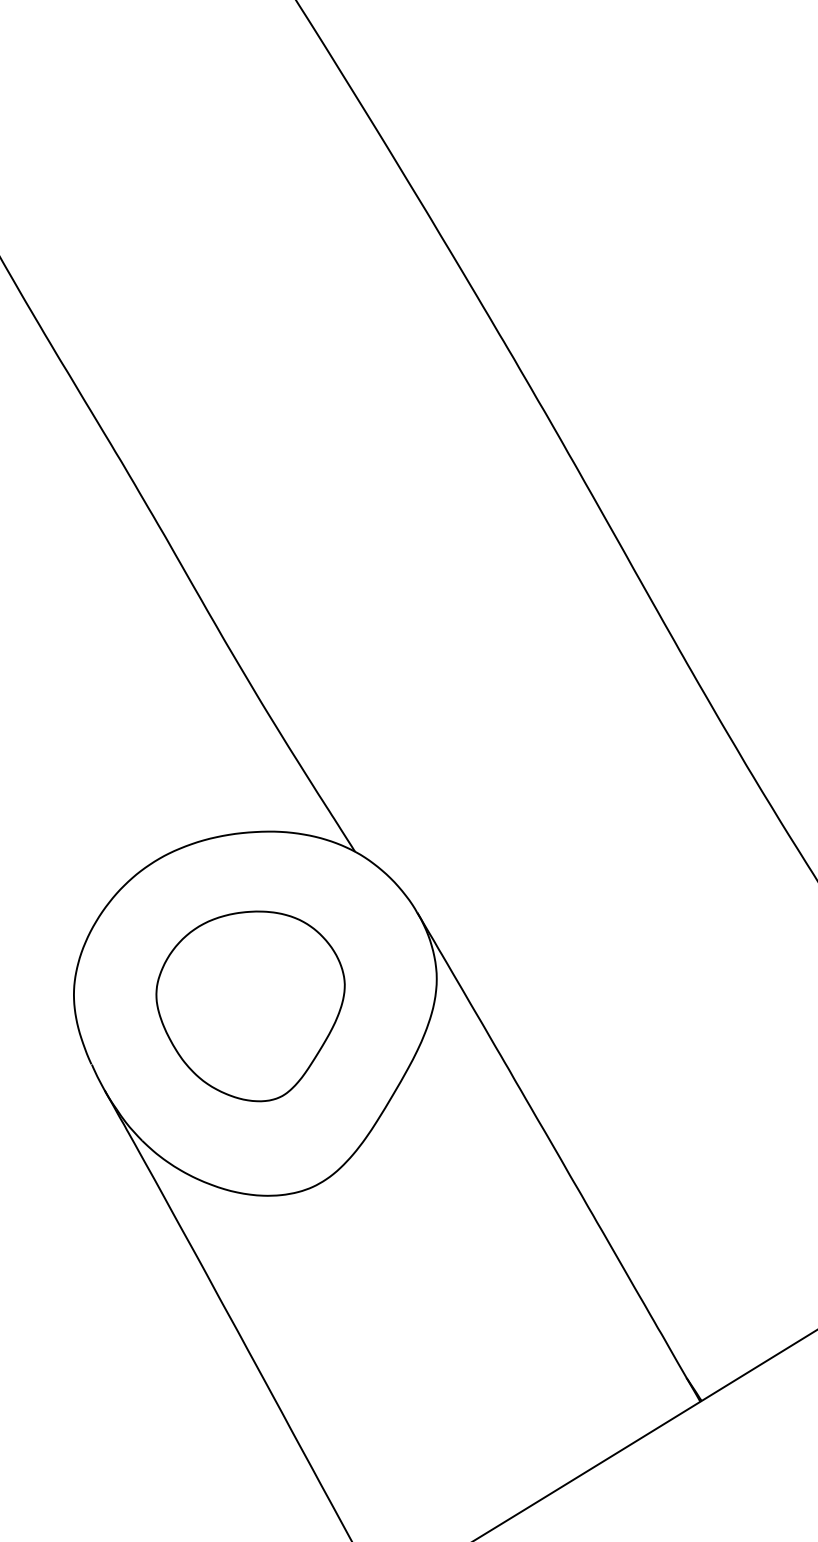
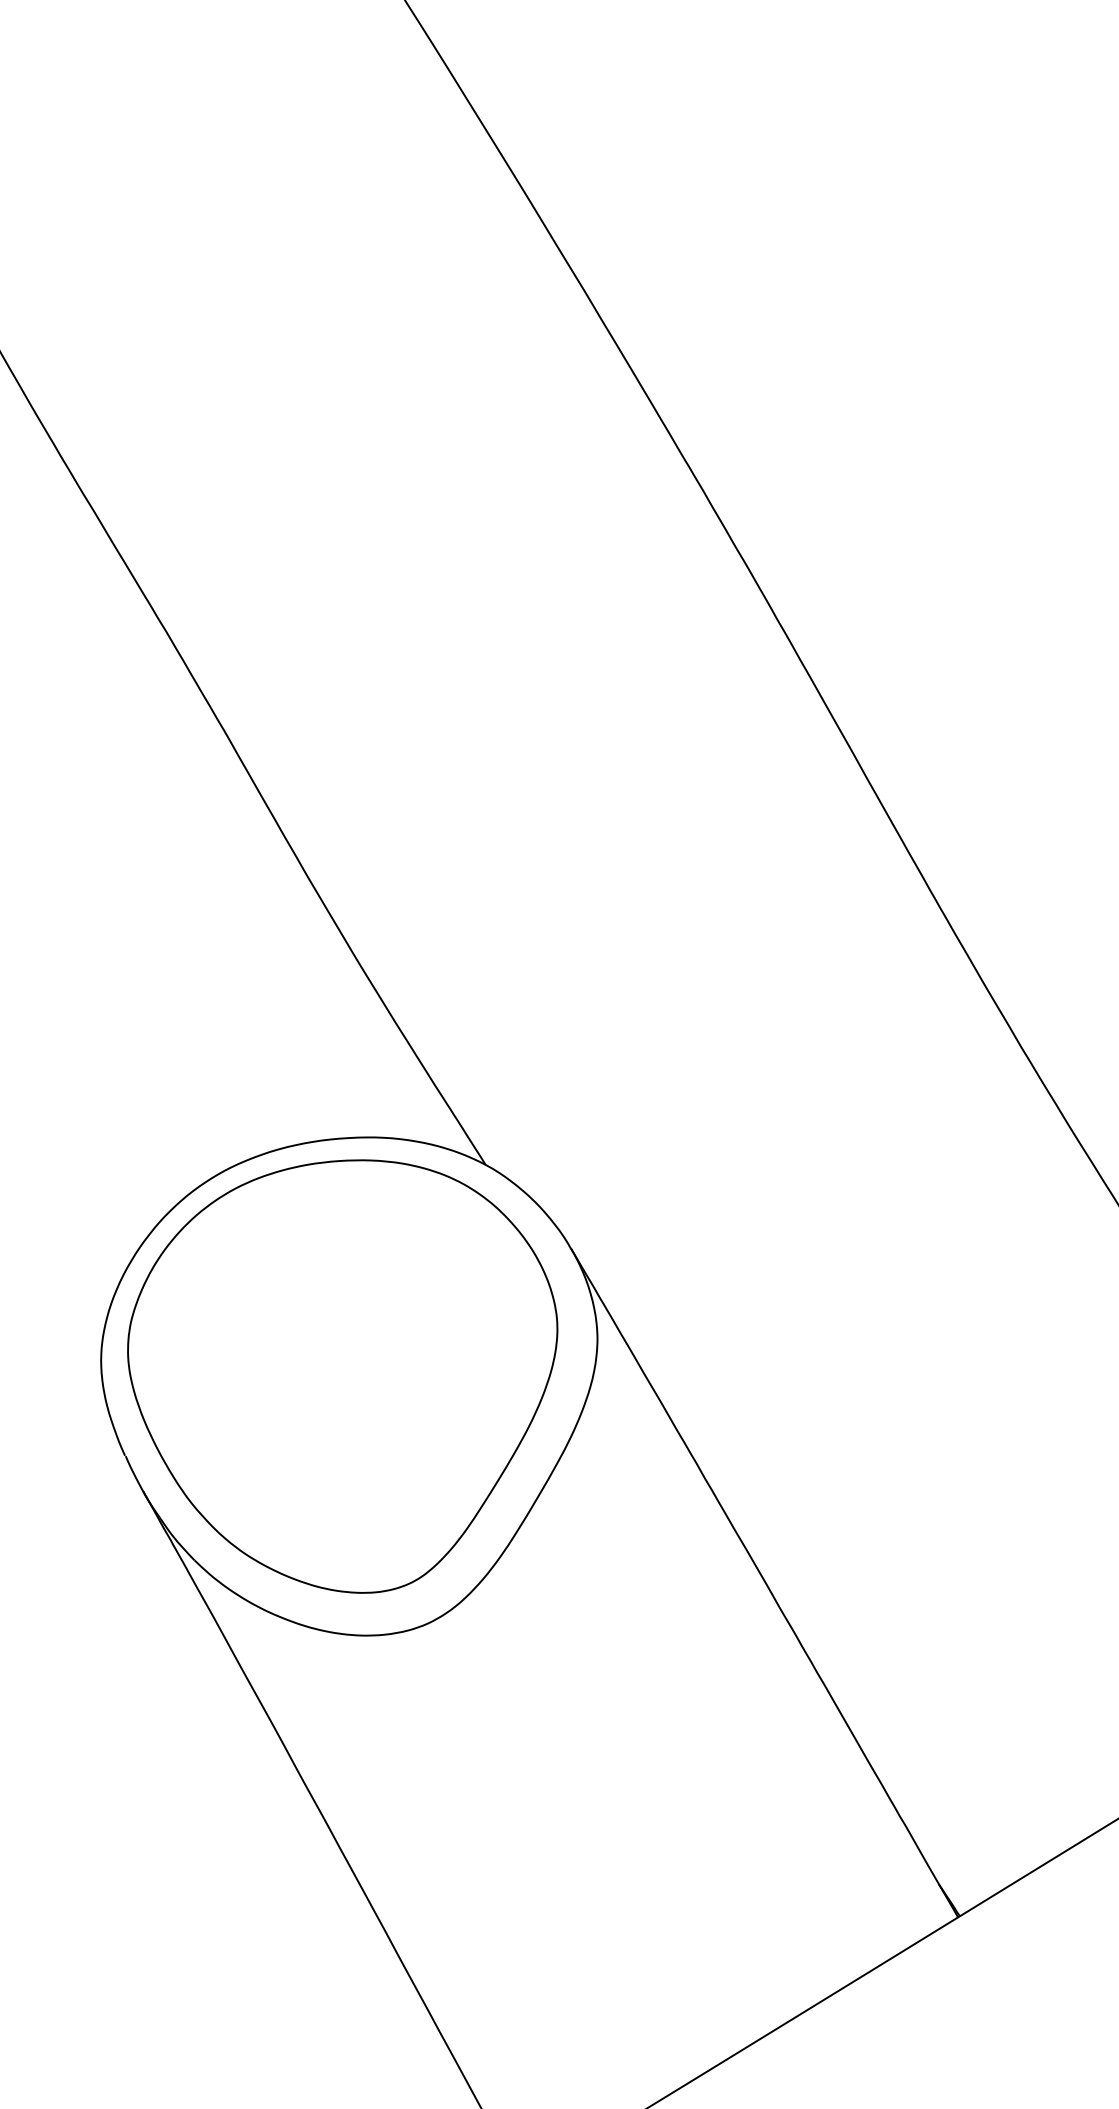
part: (250, 1006) -> (342, 1376), size x1.67

